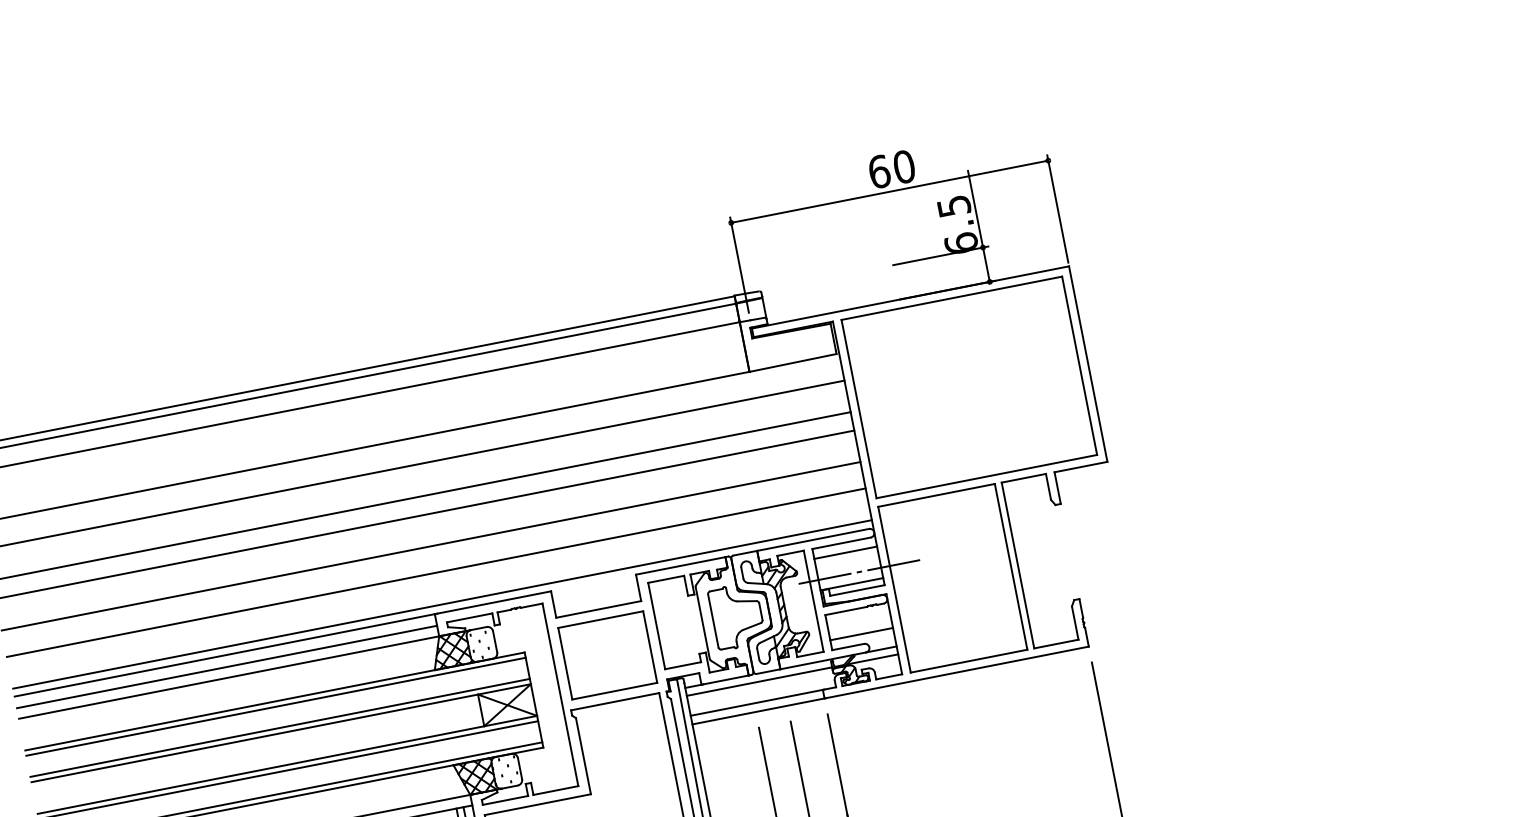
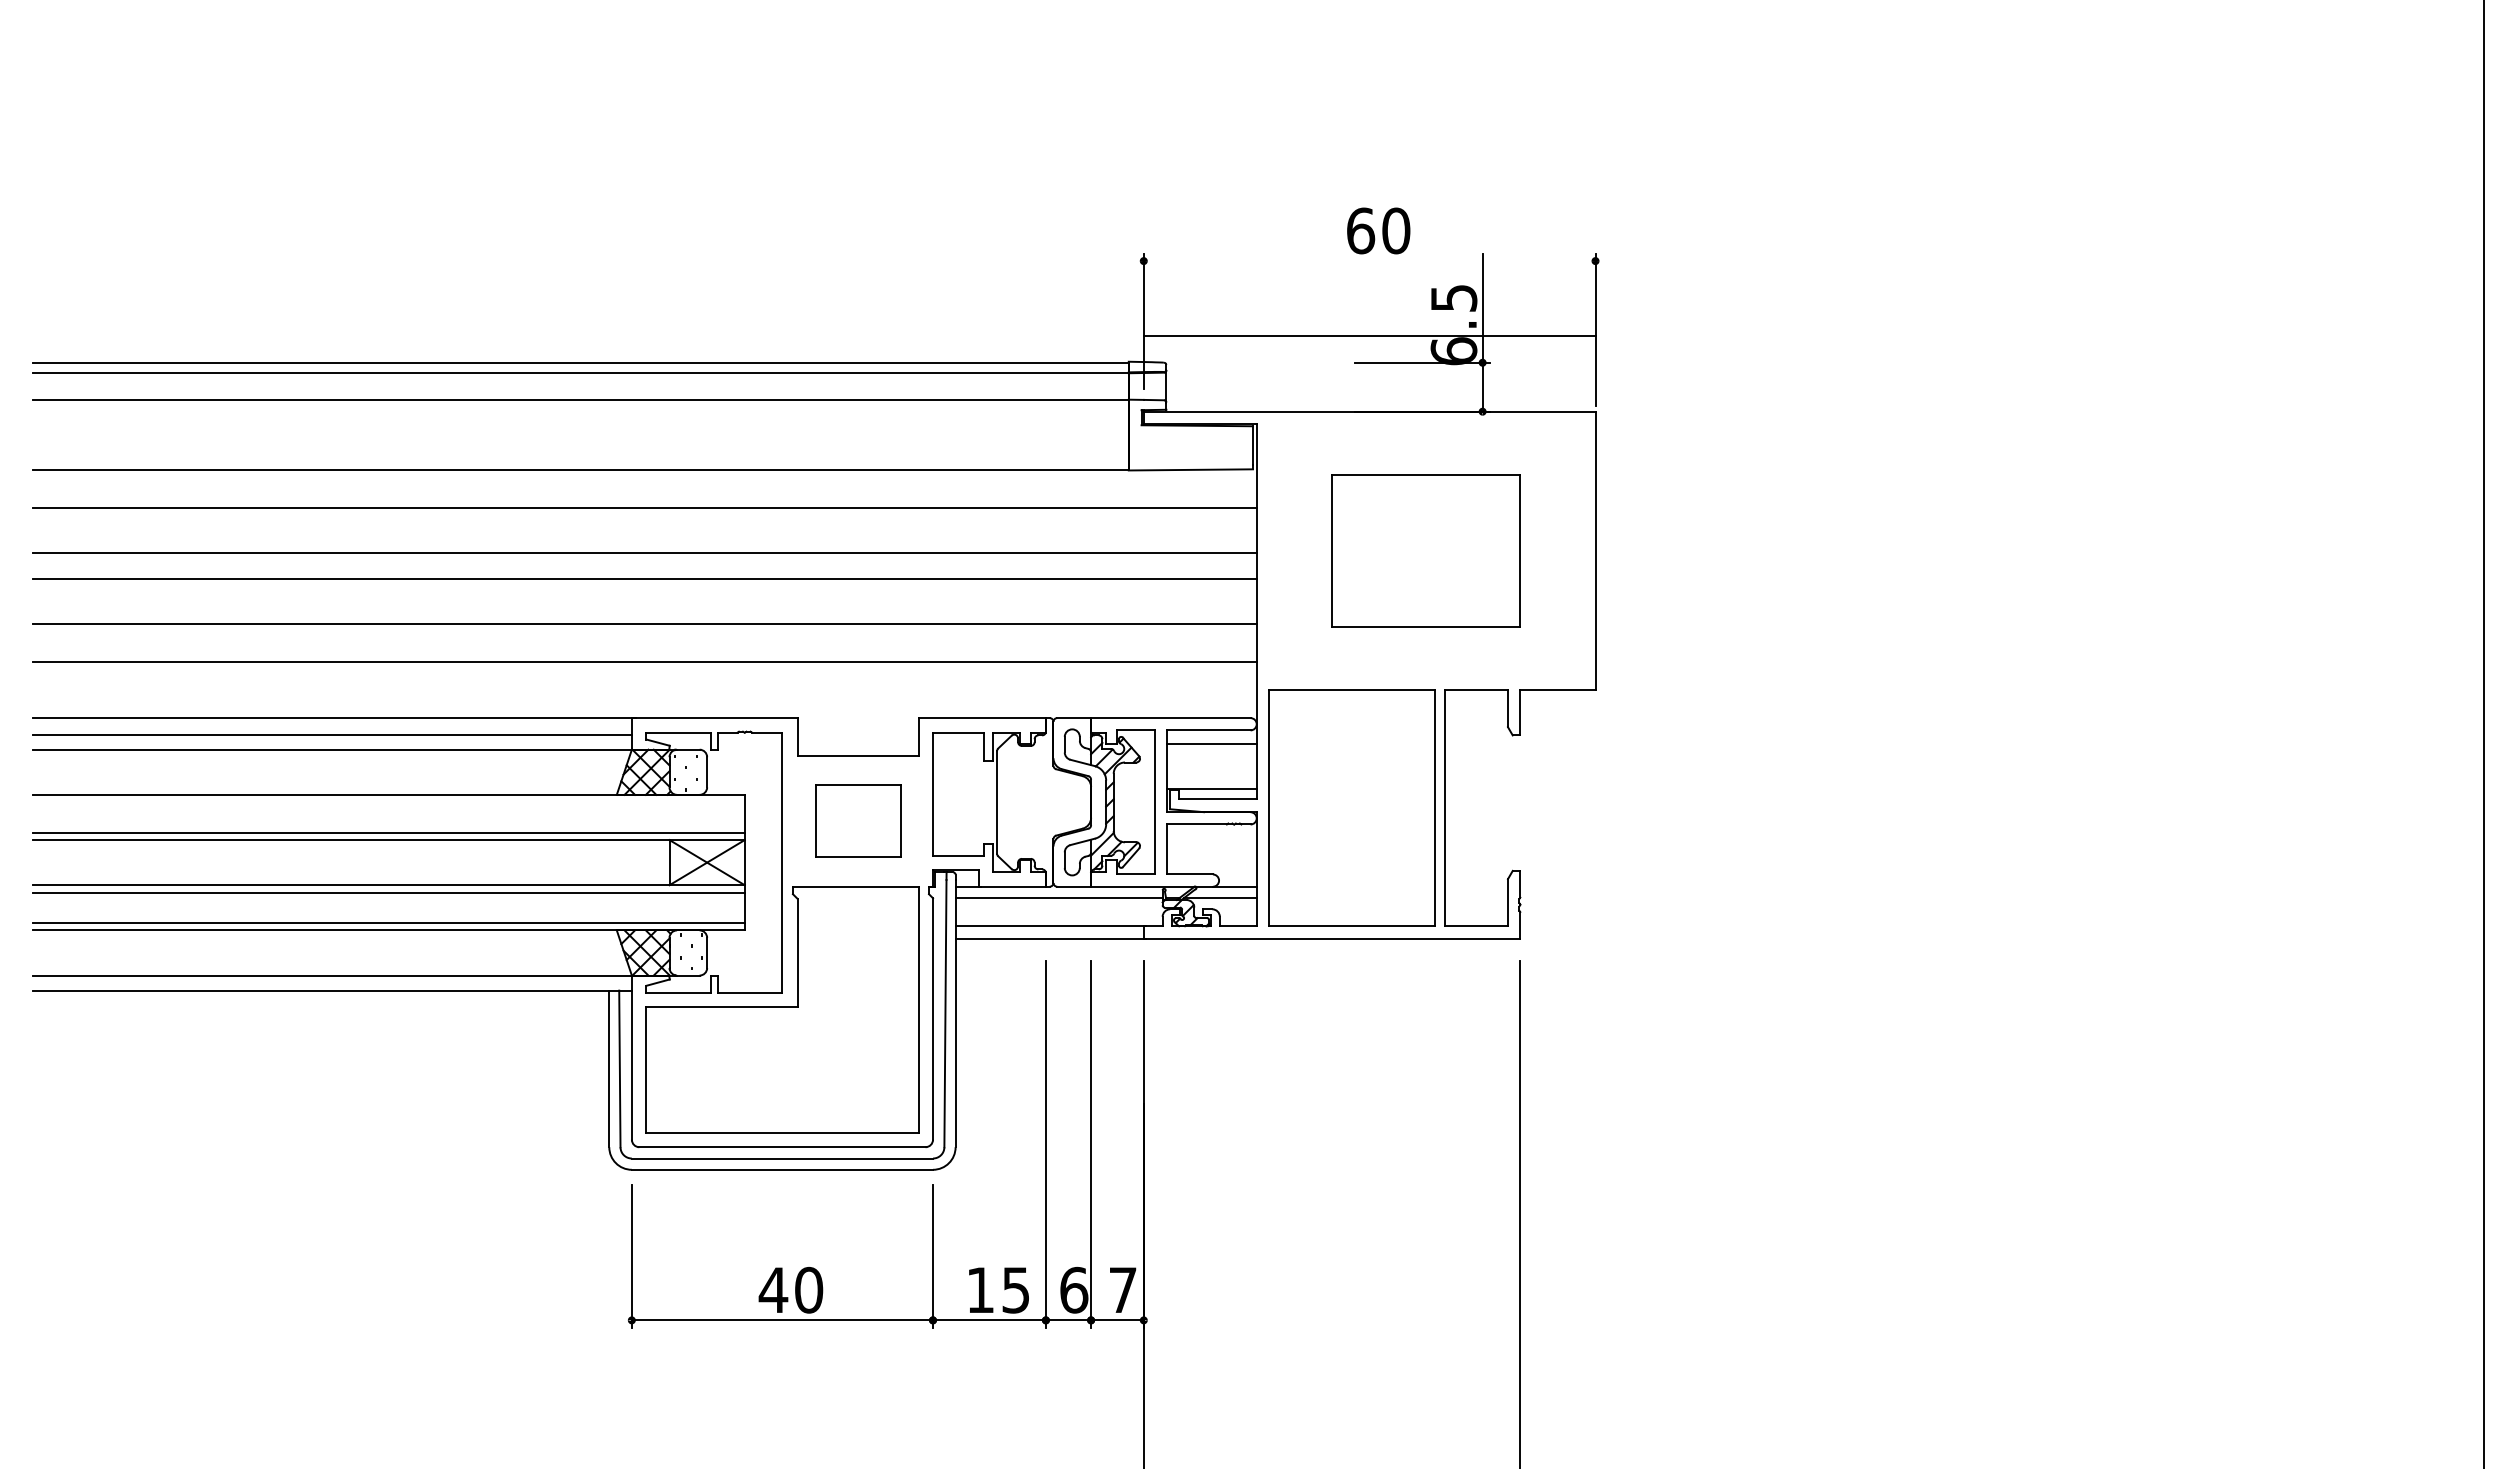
line: (889, 192) -> (1369, 336), moved
part: (968, 387) -> (1425, 550), size x0.6
line: (856, 572) -> (1221, 774), removed
line: (442, 604) -> (644, 706), removed
part: (736, 615) -> (1045, 801), removed
line: (861, 634) -> (1211, 860), removed
part: (608, 654) -> (858, 820), size x0.7
line: (275, 706) -> (388, 802), removed

